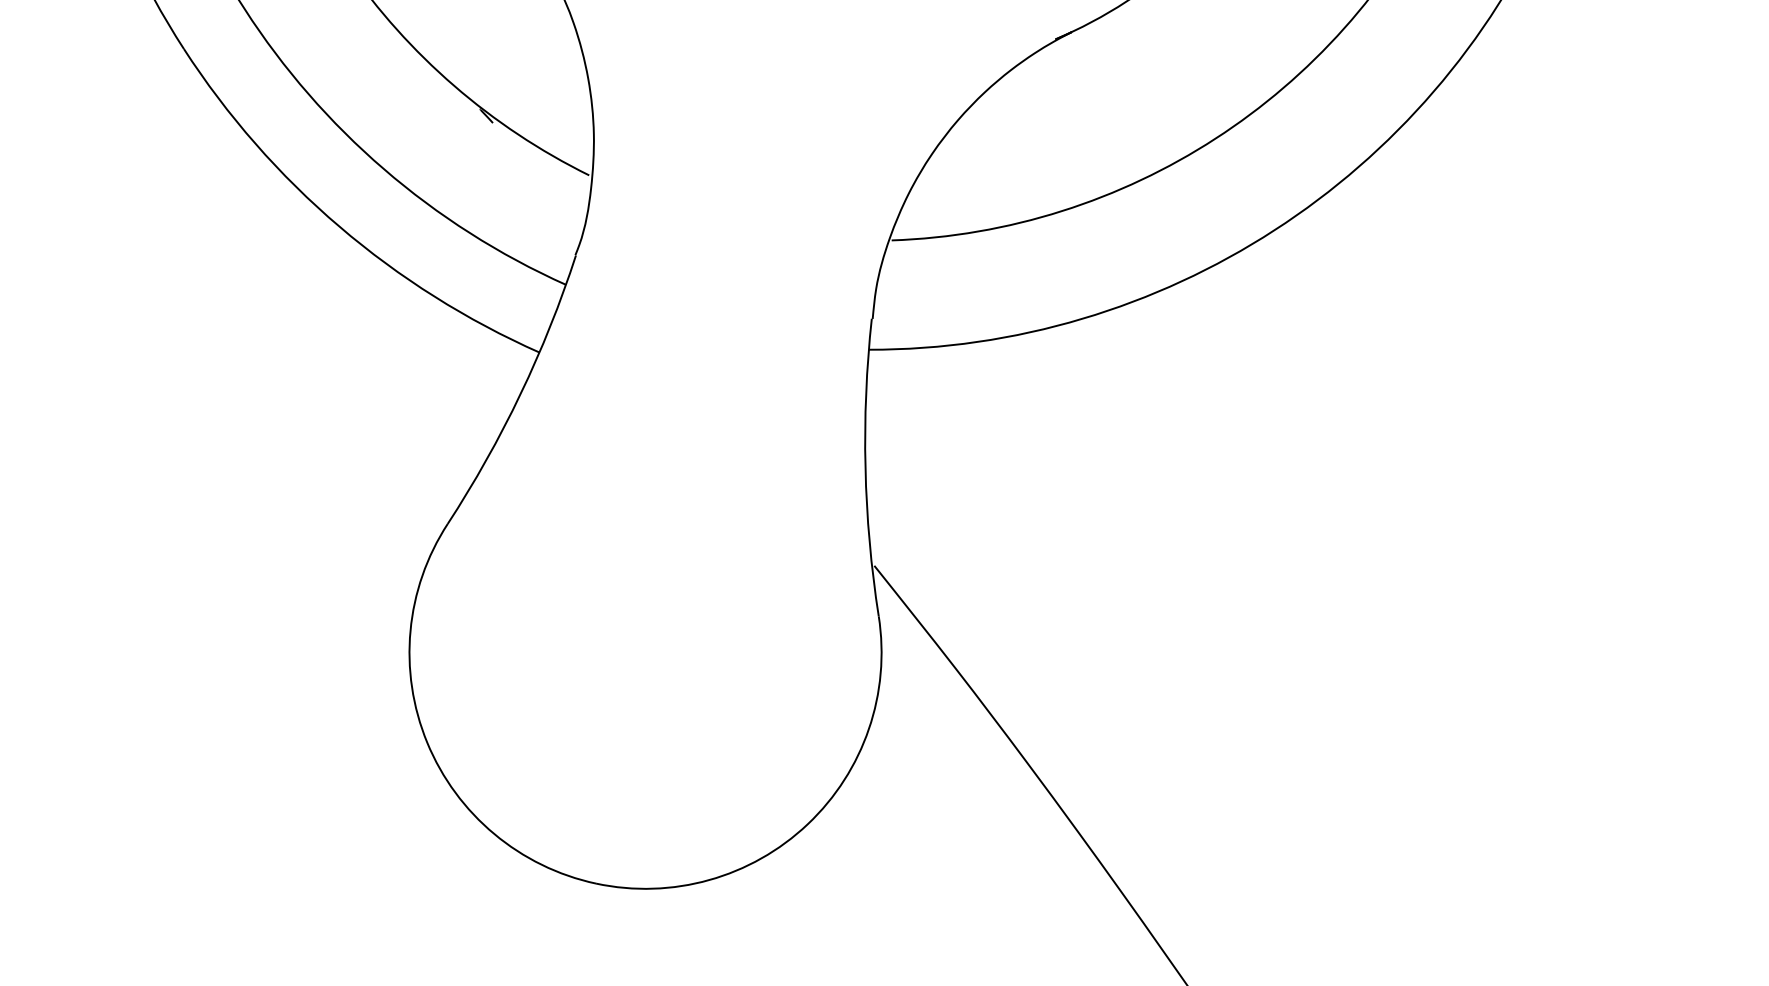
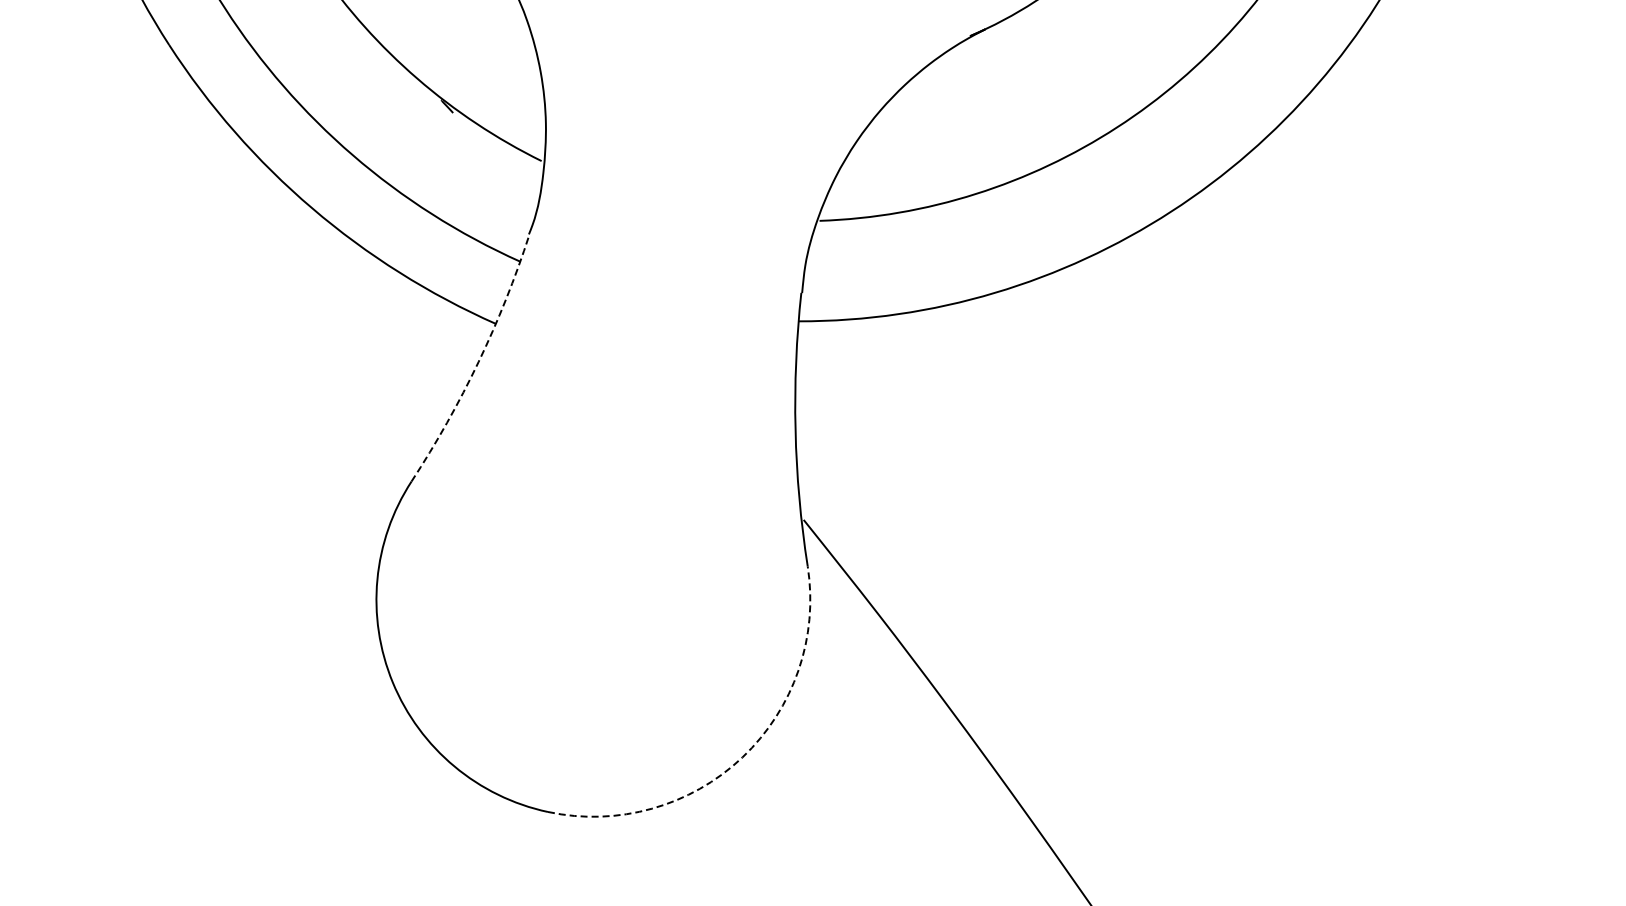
arc: (520, 394) -> (478, 362), solid -> dashed
arc: (807, 824) -> (742, 757), solid -> dashed

